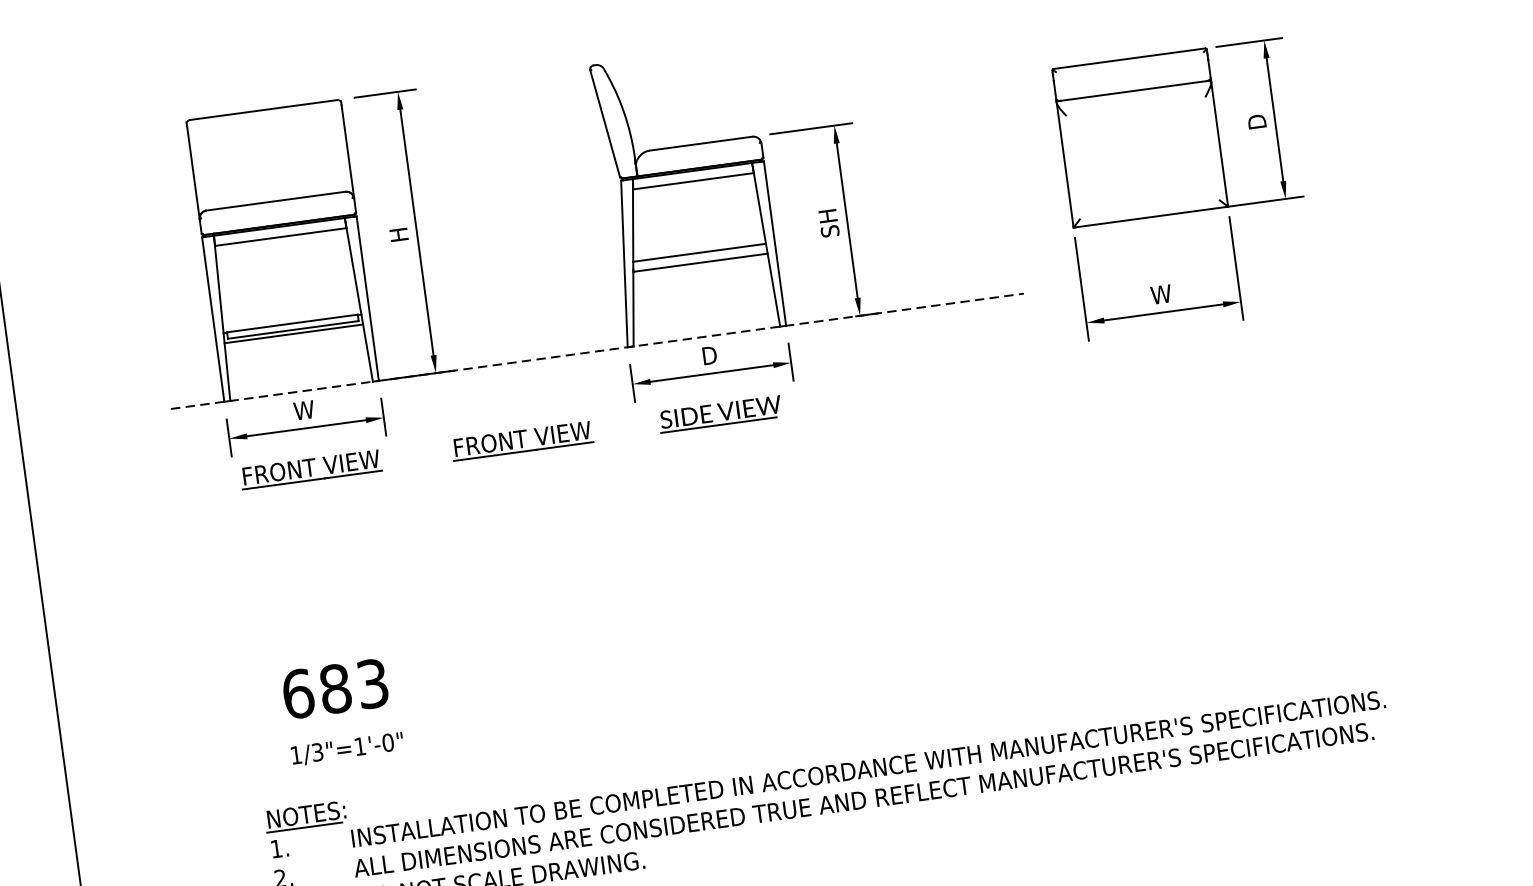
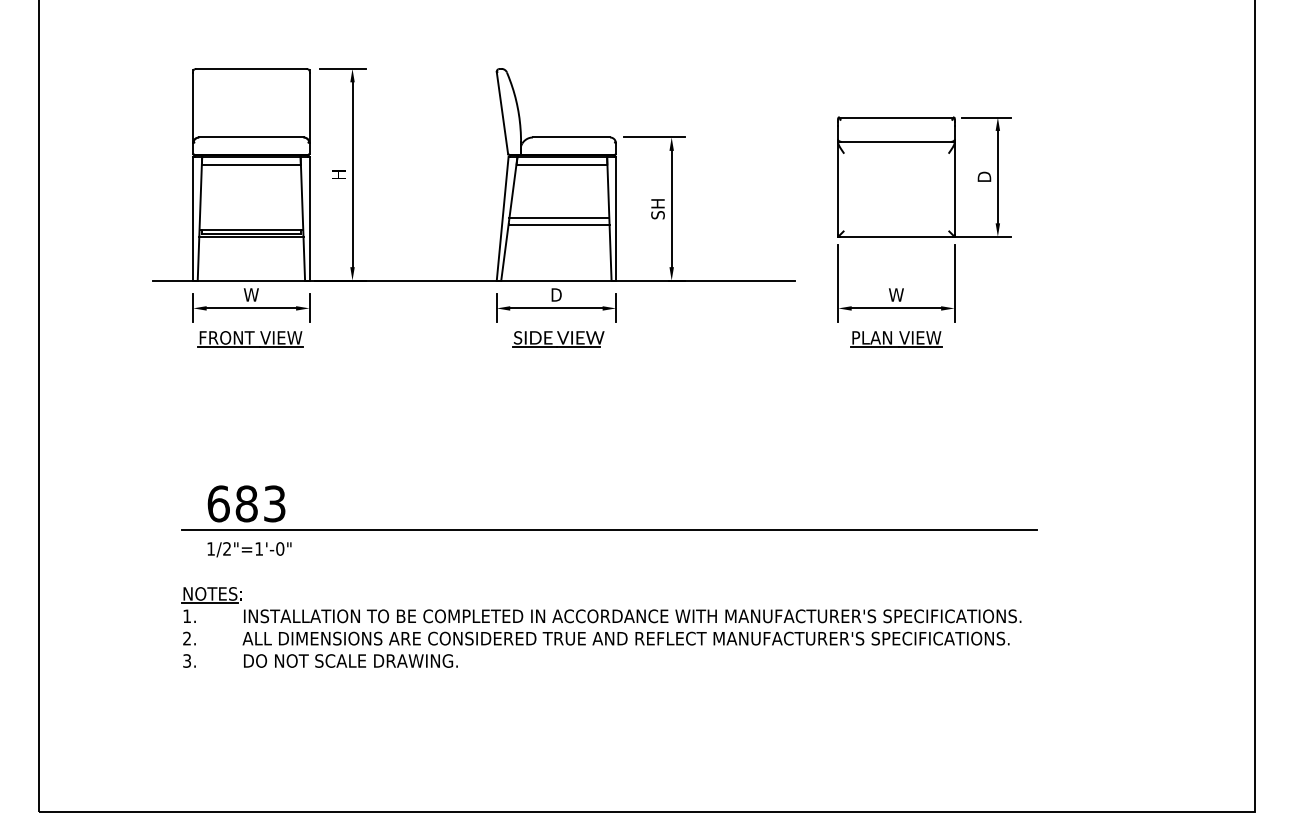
line: (598, 351) -> (474, 280), dashed -> solid
part: (1169, 353) -> (896, 339), added
part: (522, 441) -> (409, 339), removed
line: (820, 657) -> (608, 529), added
text: (317, 751) -> (227, 548), 1/3"=1'-0" -> 1/2"=1'-0"

